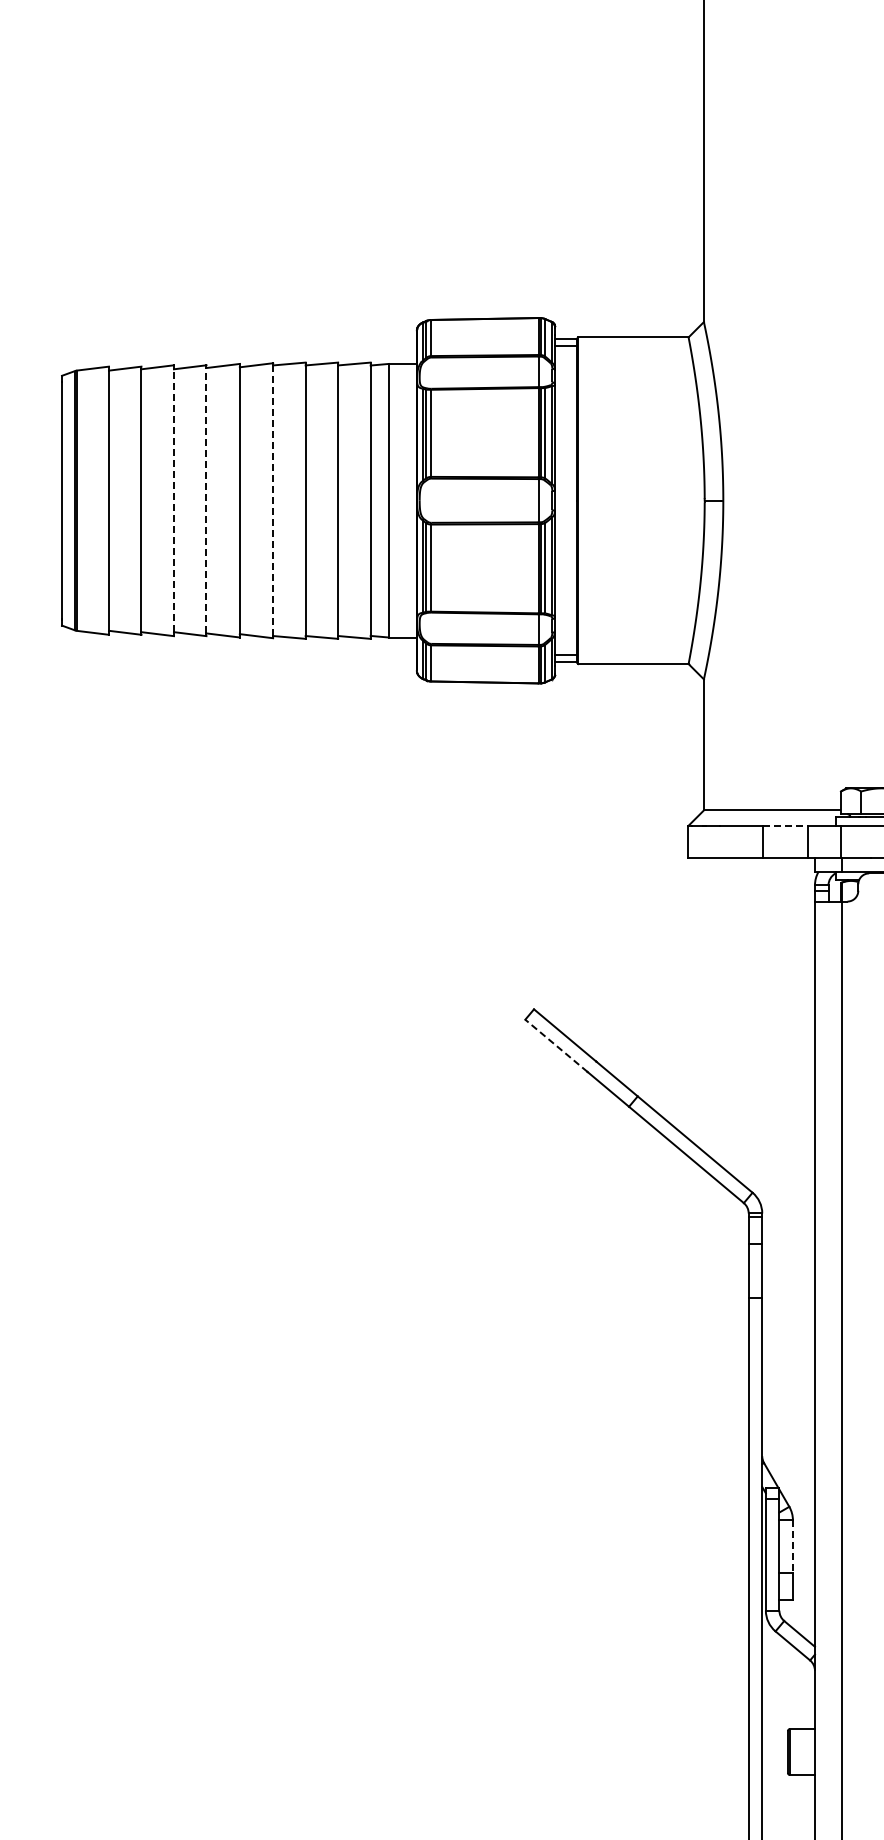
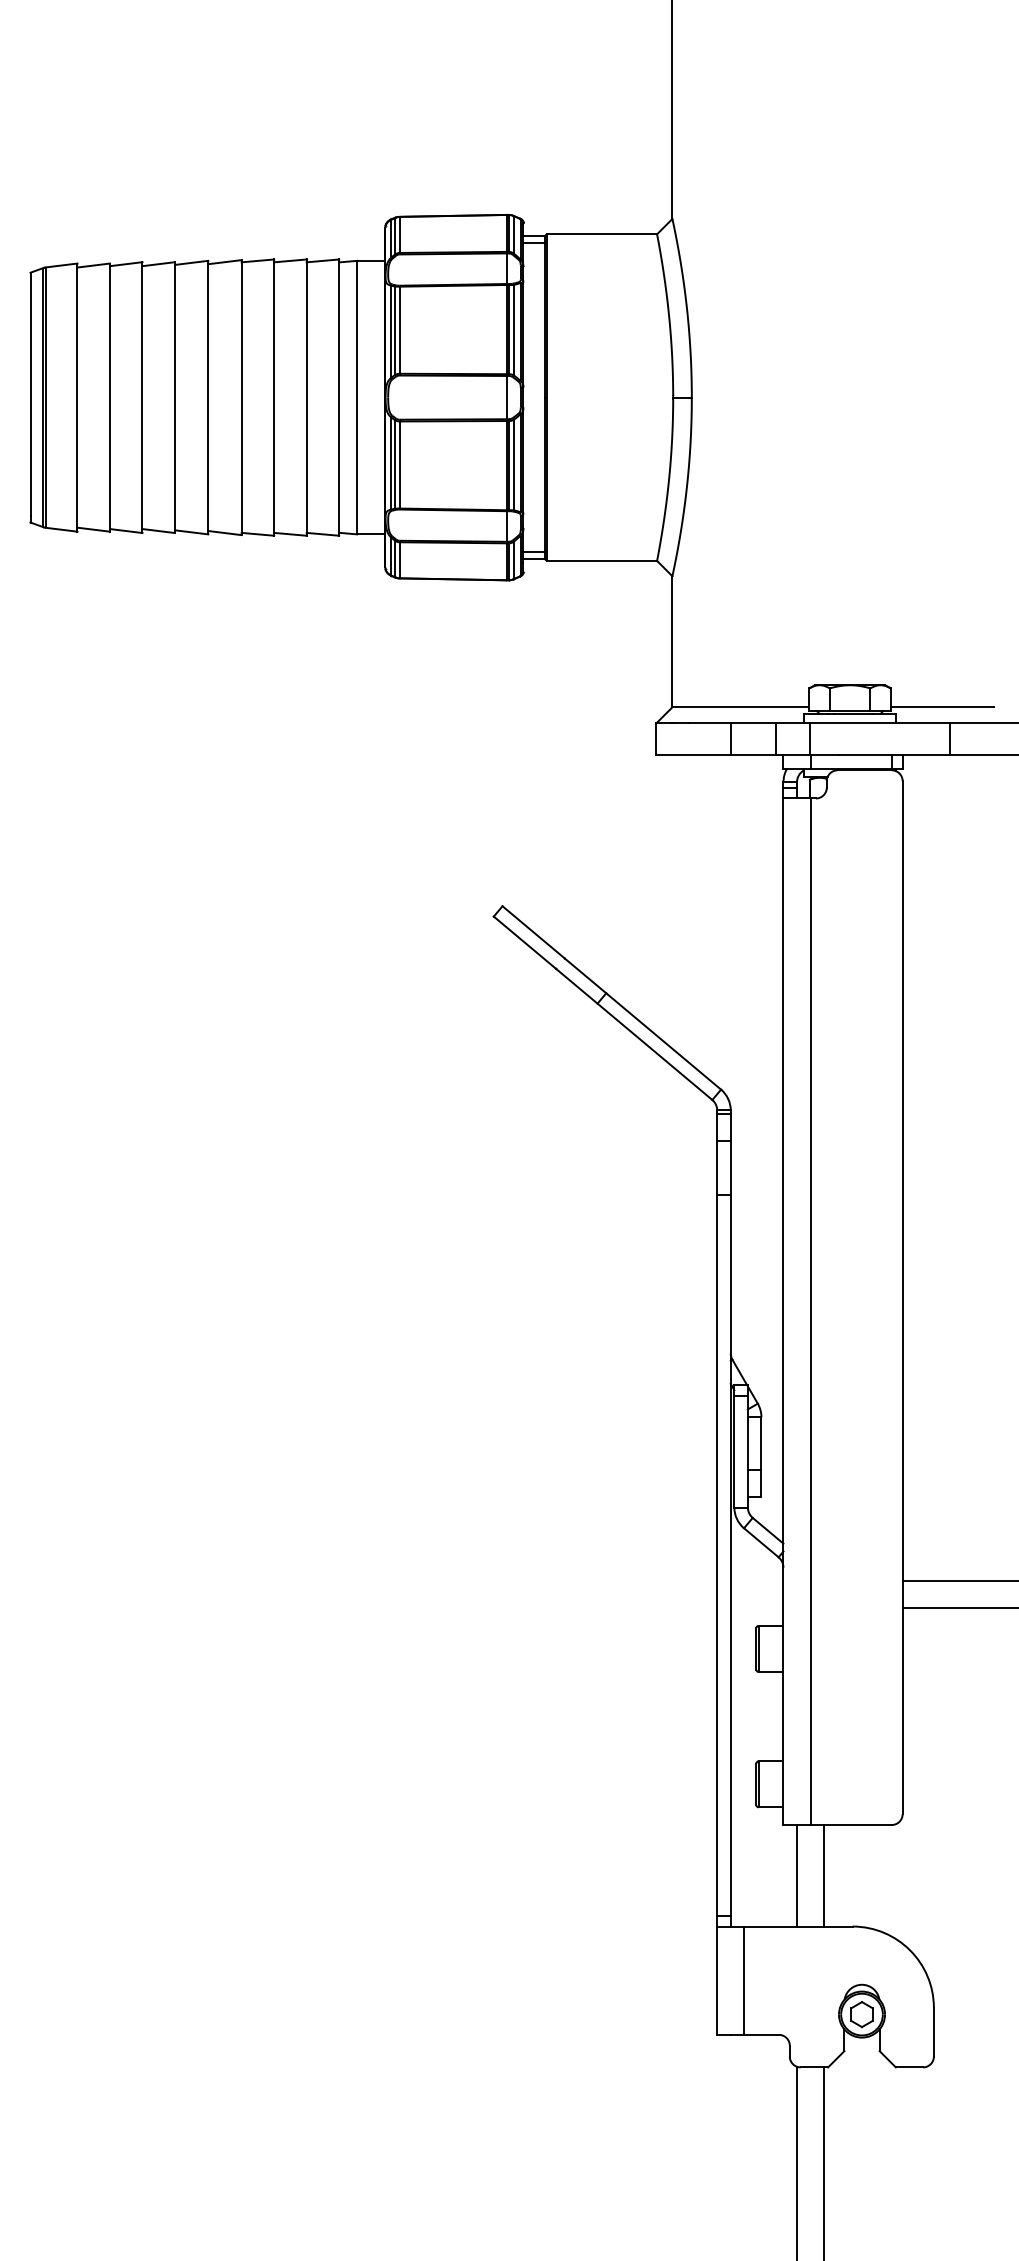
line: (174, 500) -> (142, 397), dashed -> solid
line: (206, 500) -> (174, 397), dashed -> solid
line: (273, 500) -> (241, 397), dashed -> solid
line: (786, 825) -> (754, 722), dashed -> solid
line: (556, 1045) -> (524, 942), dashed -> solid
line: (793, 1546) -> (761, 1443), dashed -> solid

